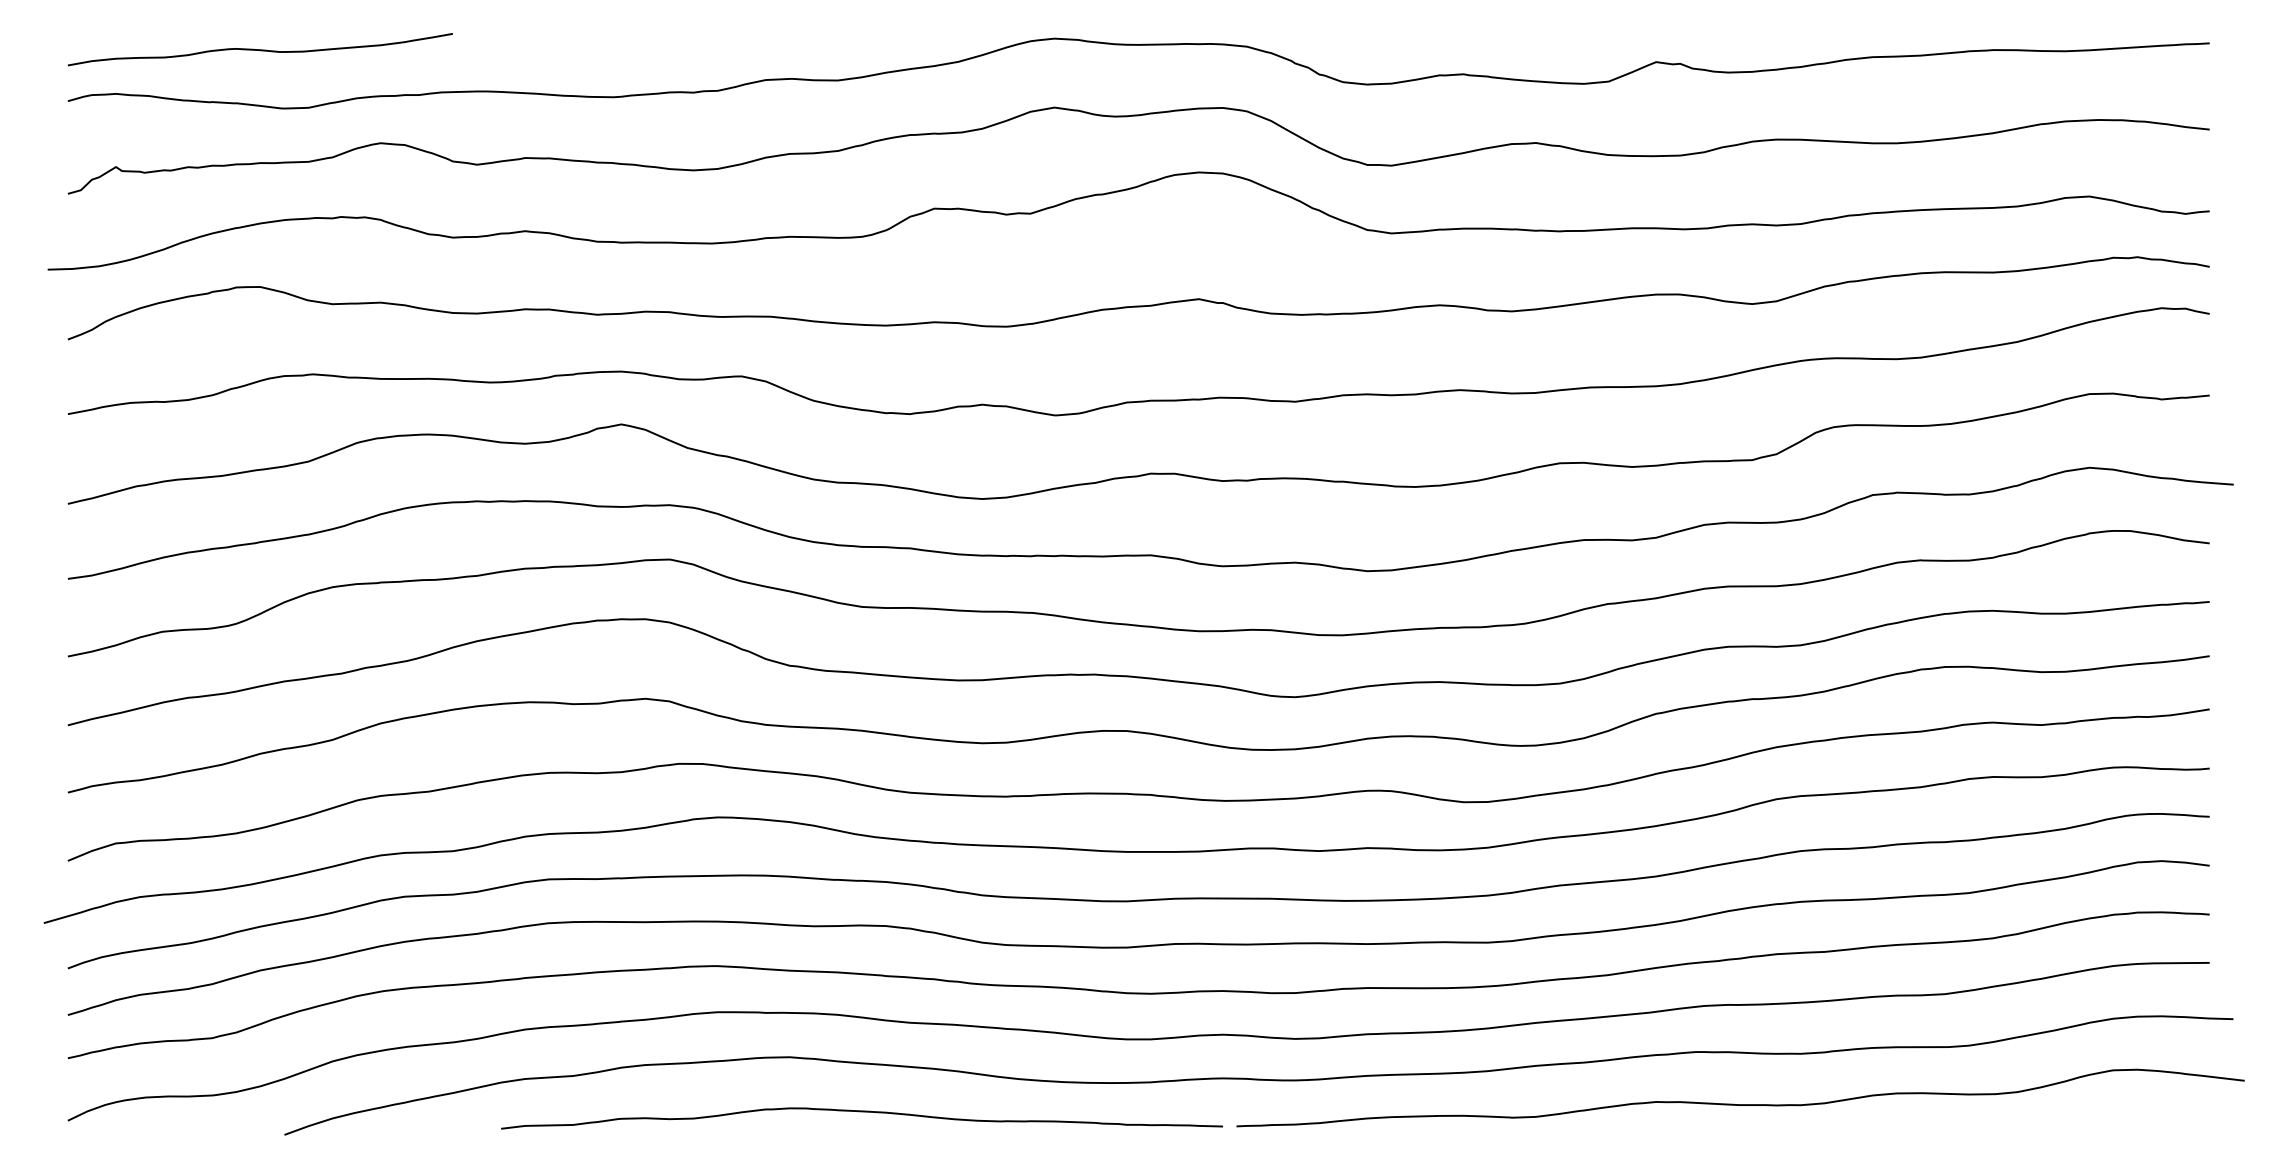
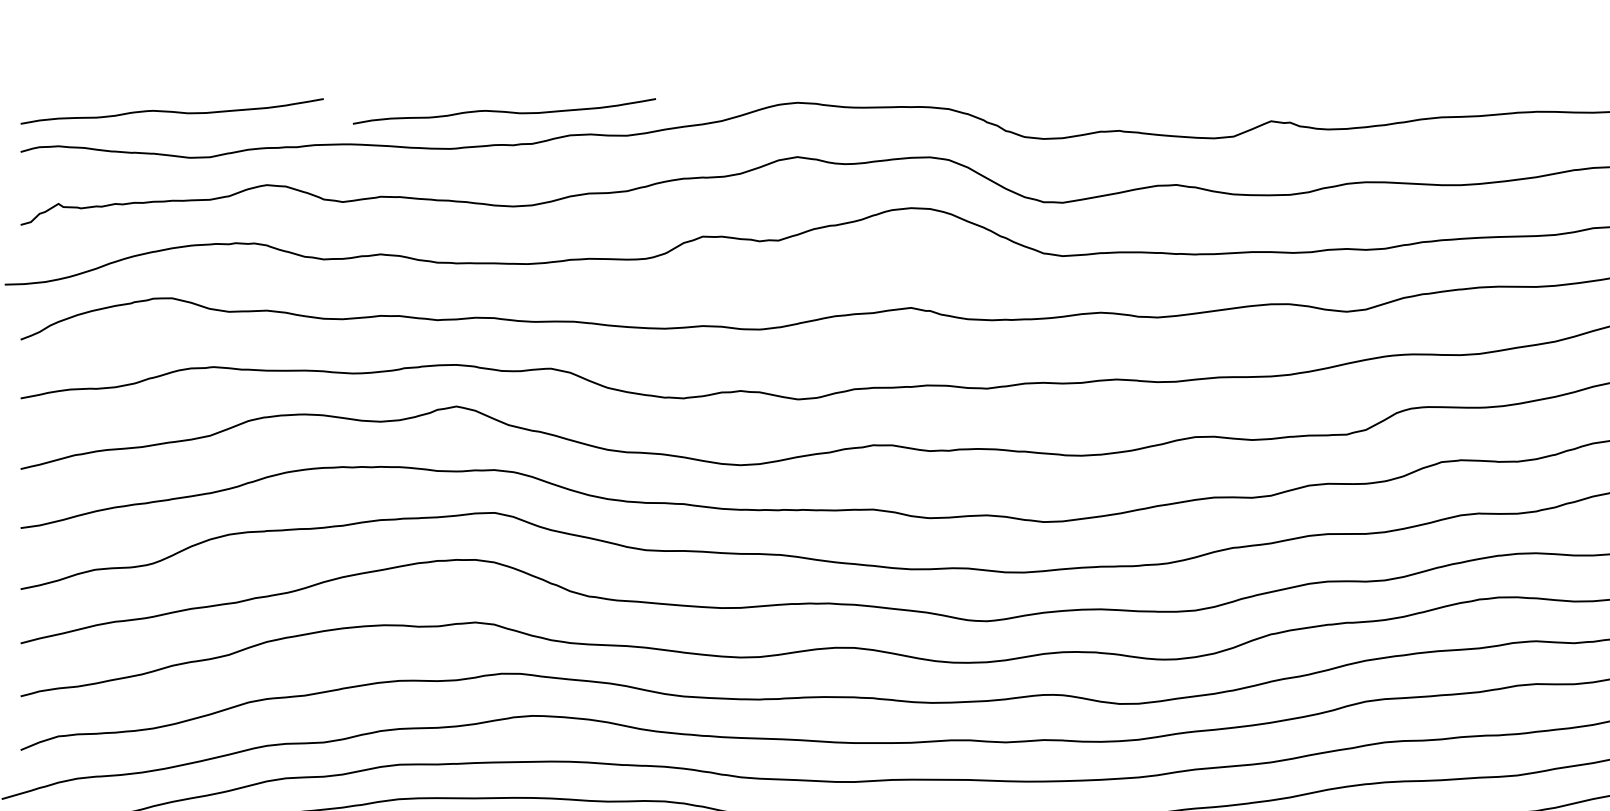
curve: (682, 49) -> (504, 111), added

